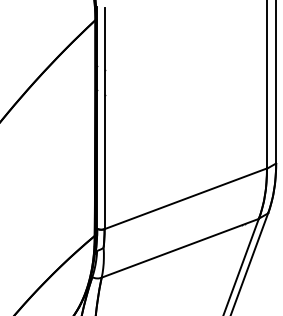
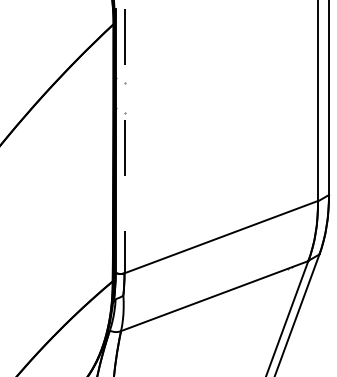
line: (104, 118) -> (124, 141), solid -> dashed

